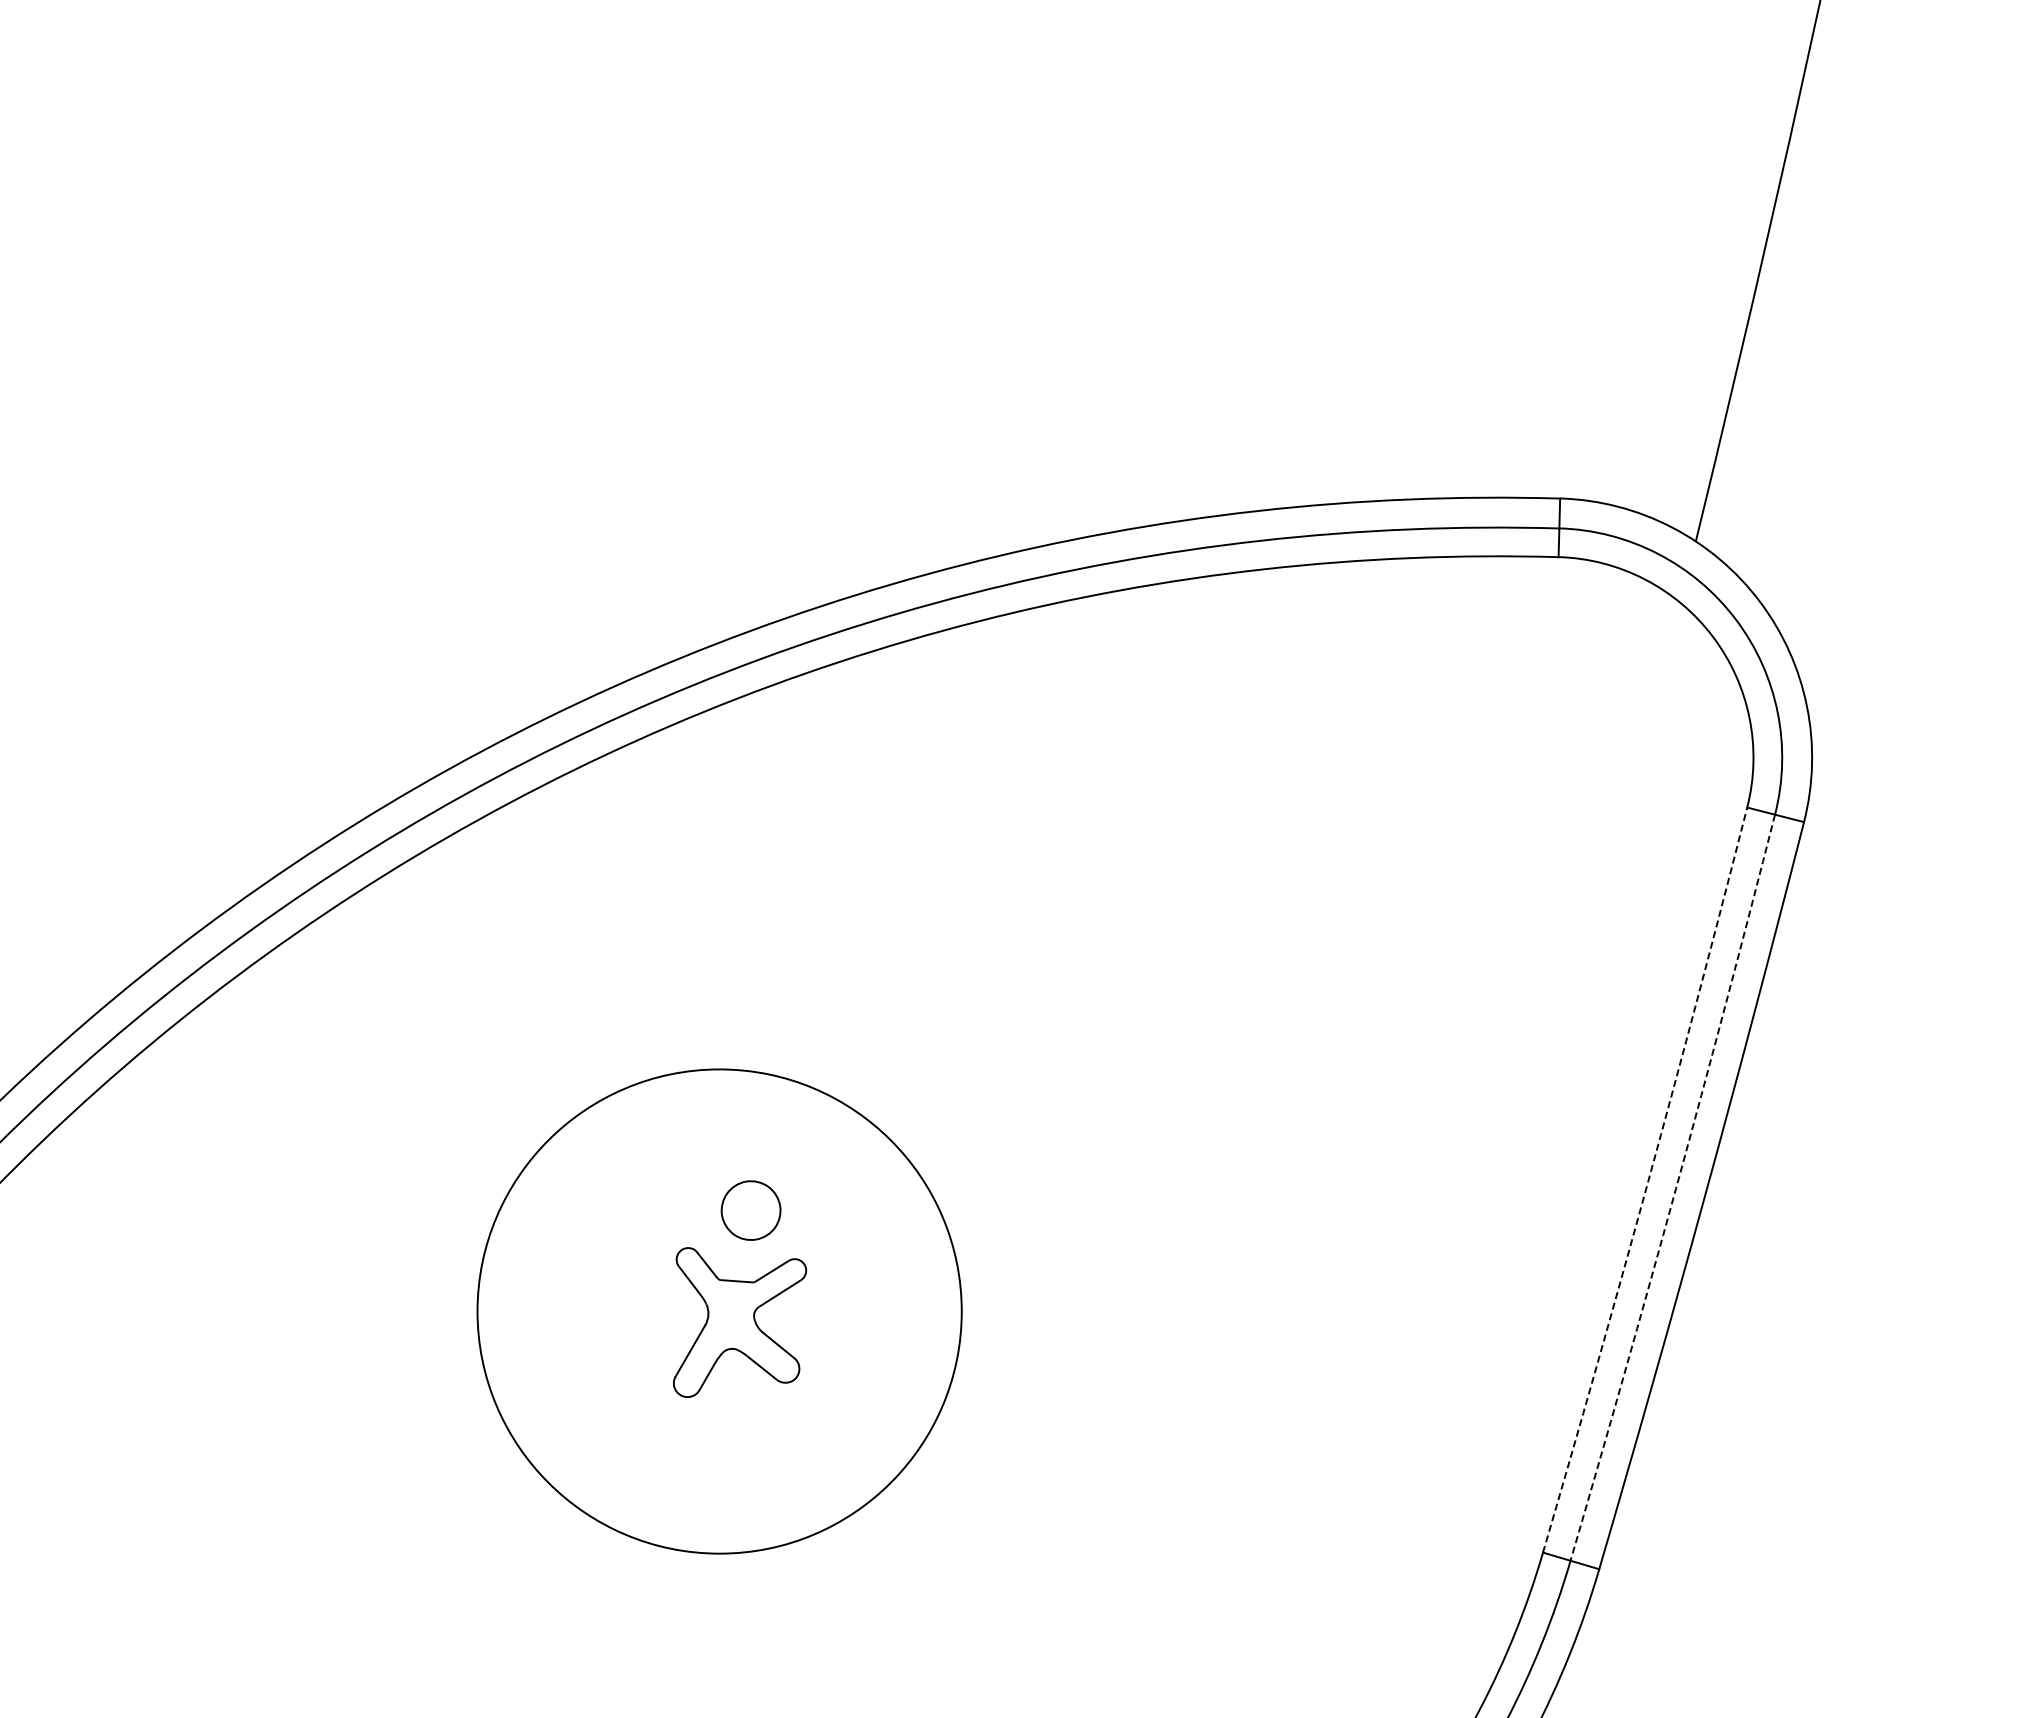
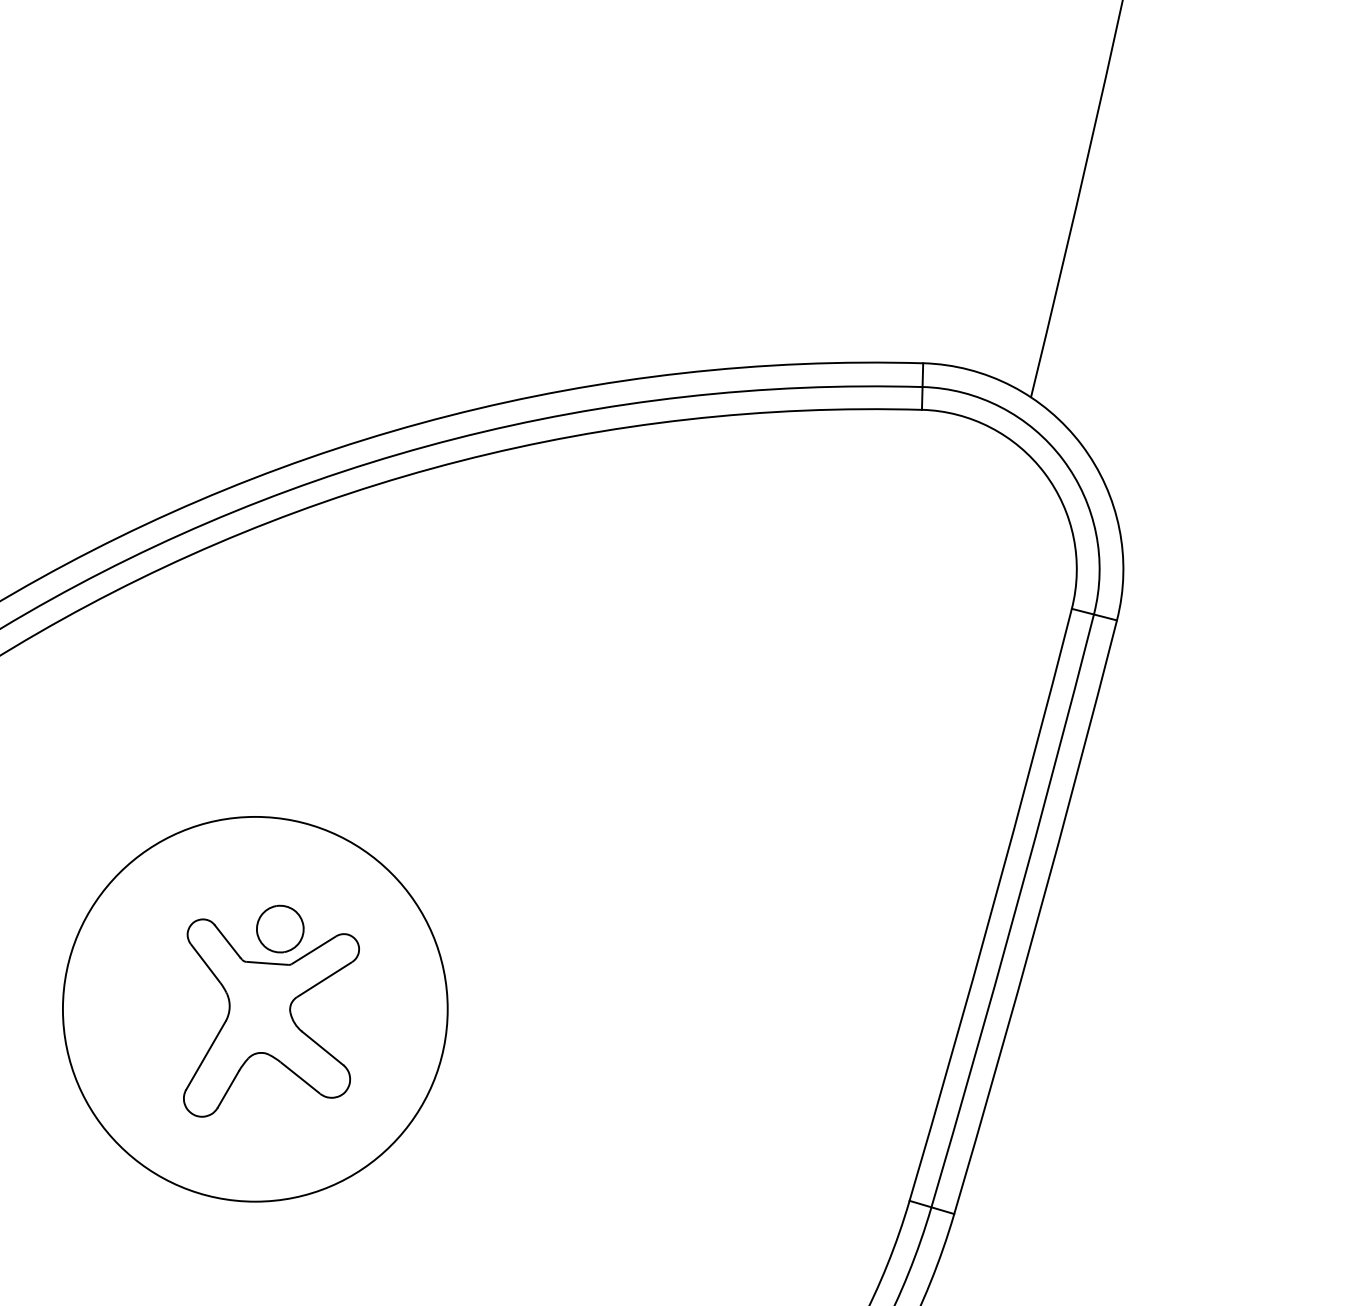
arc: (1648, 1181) -> (993, 905), dashed -> solid
arc: (1676, 1188) -> (1015, 911), dashed -> solid
part: (739, 1322) -> (271, 1017), size x1.67

